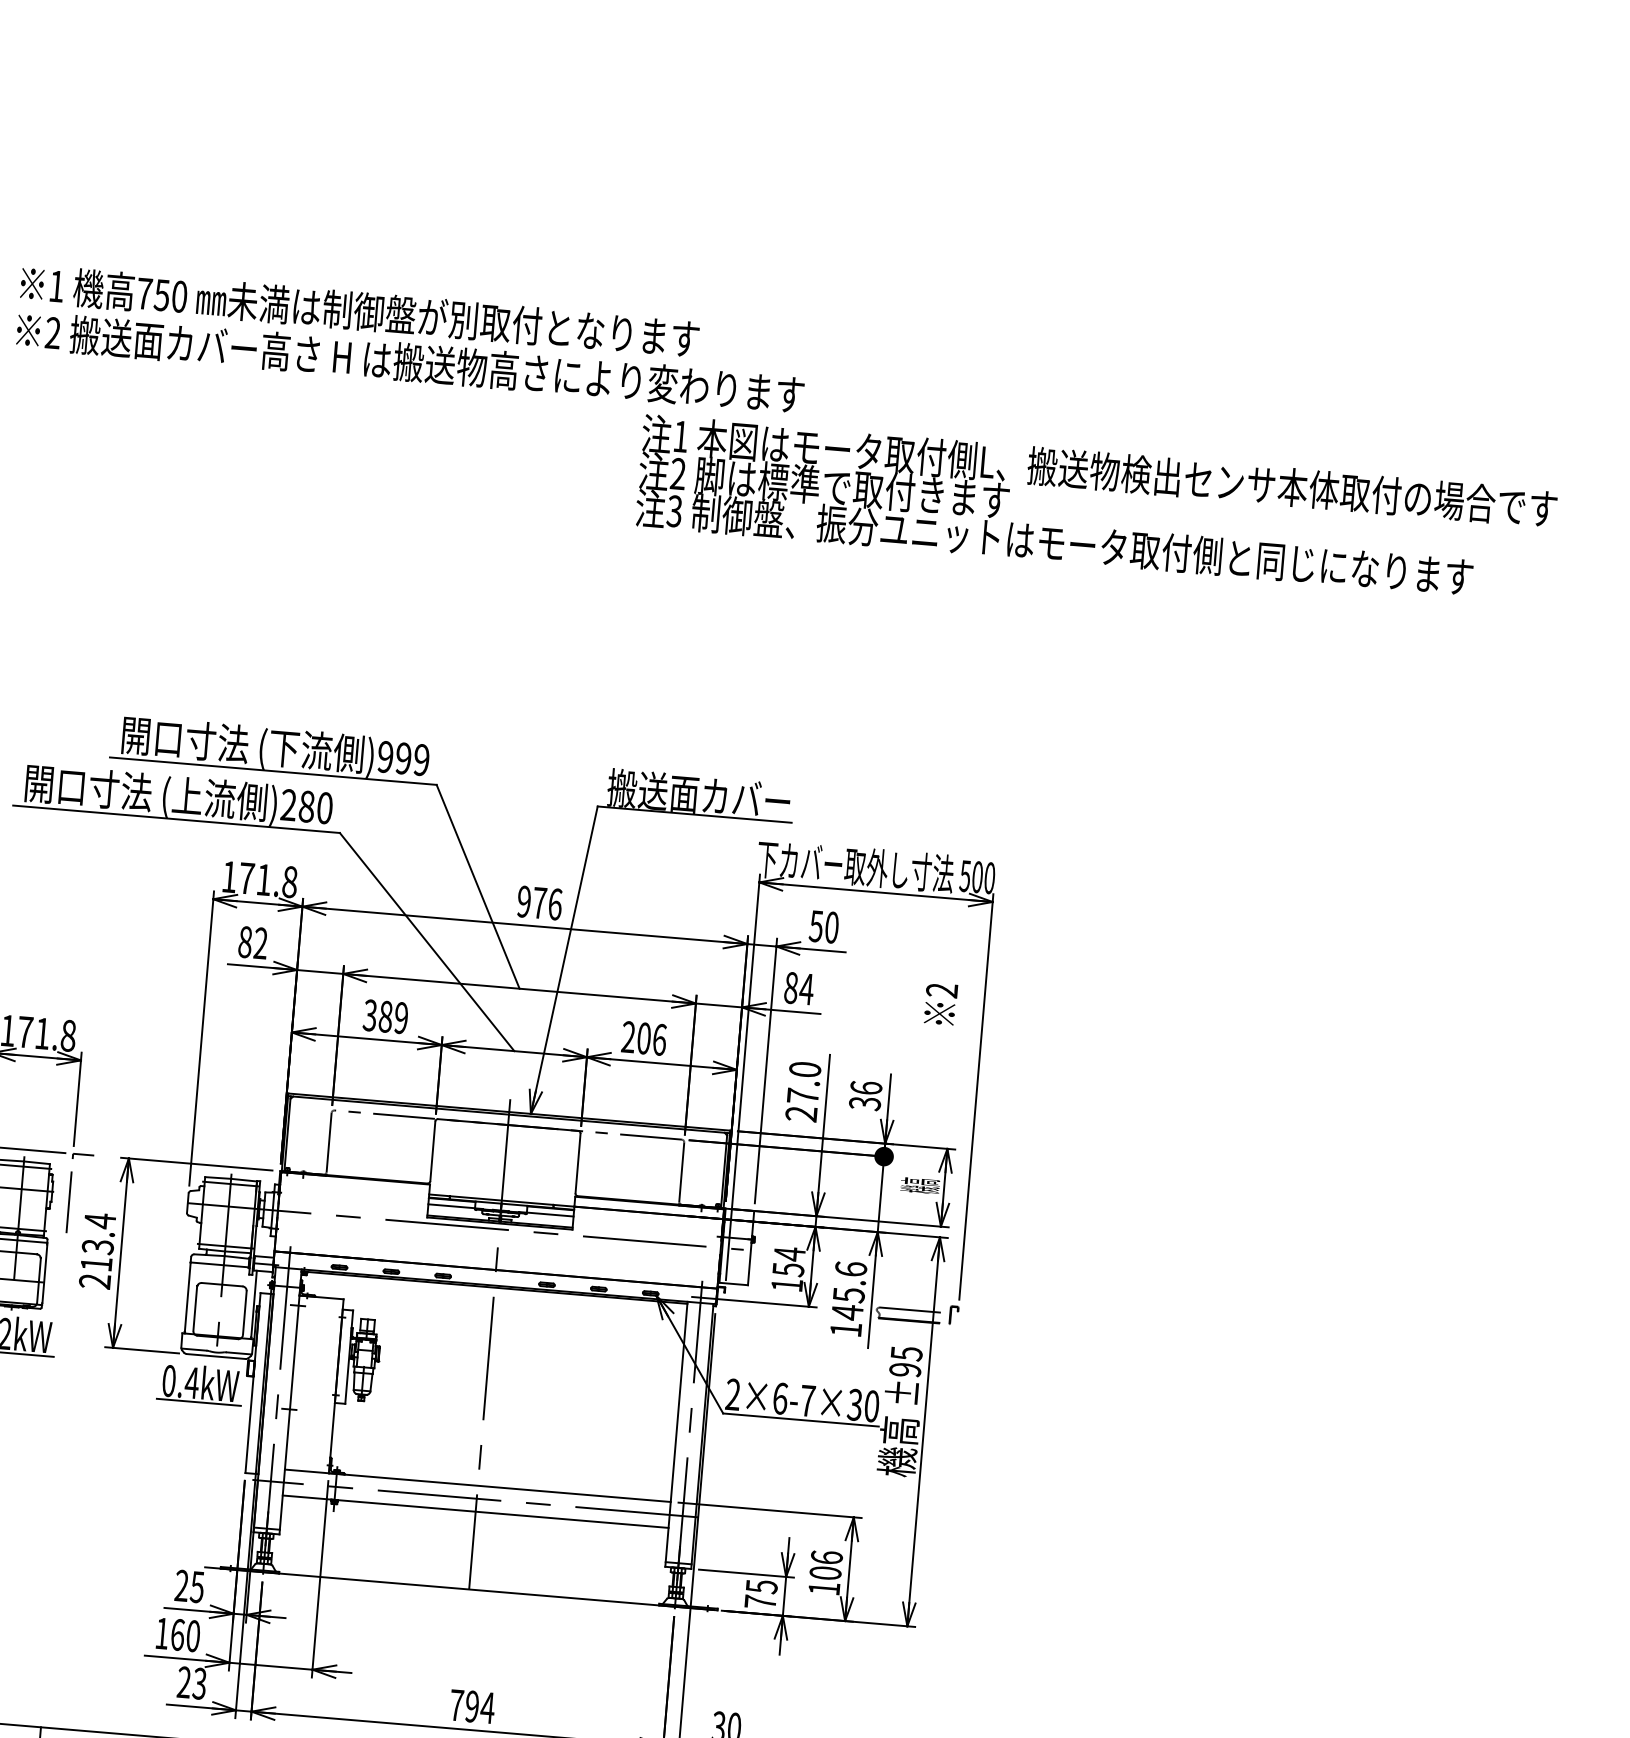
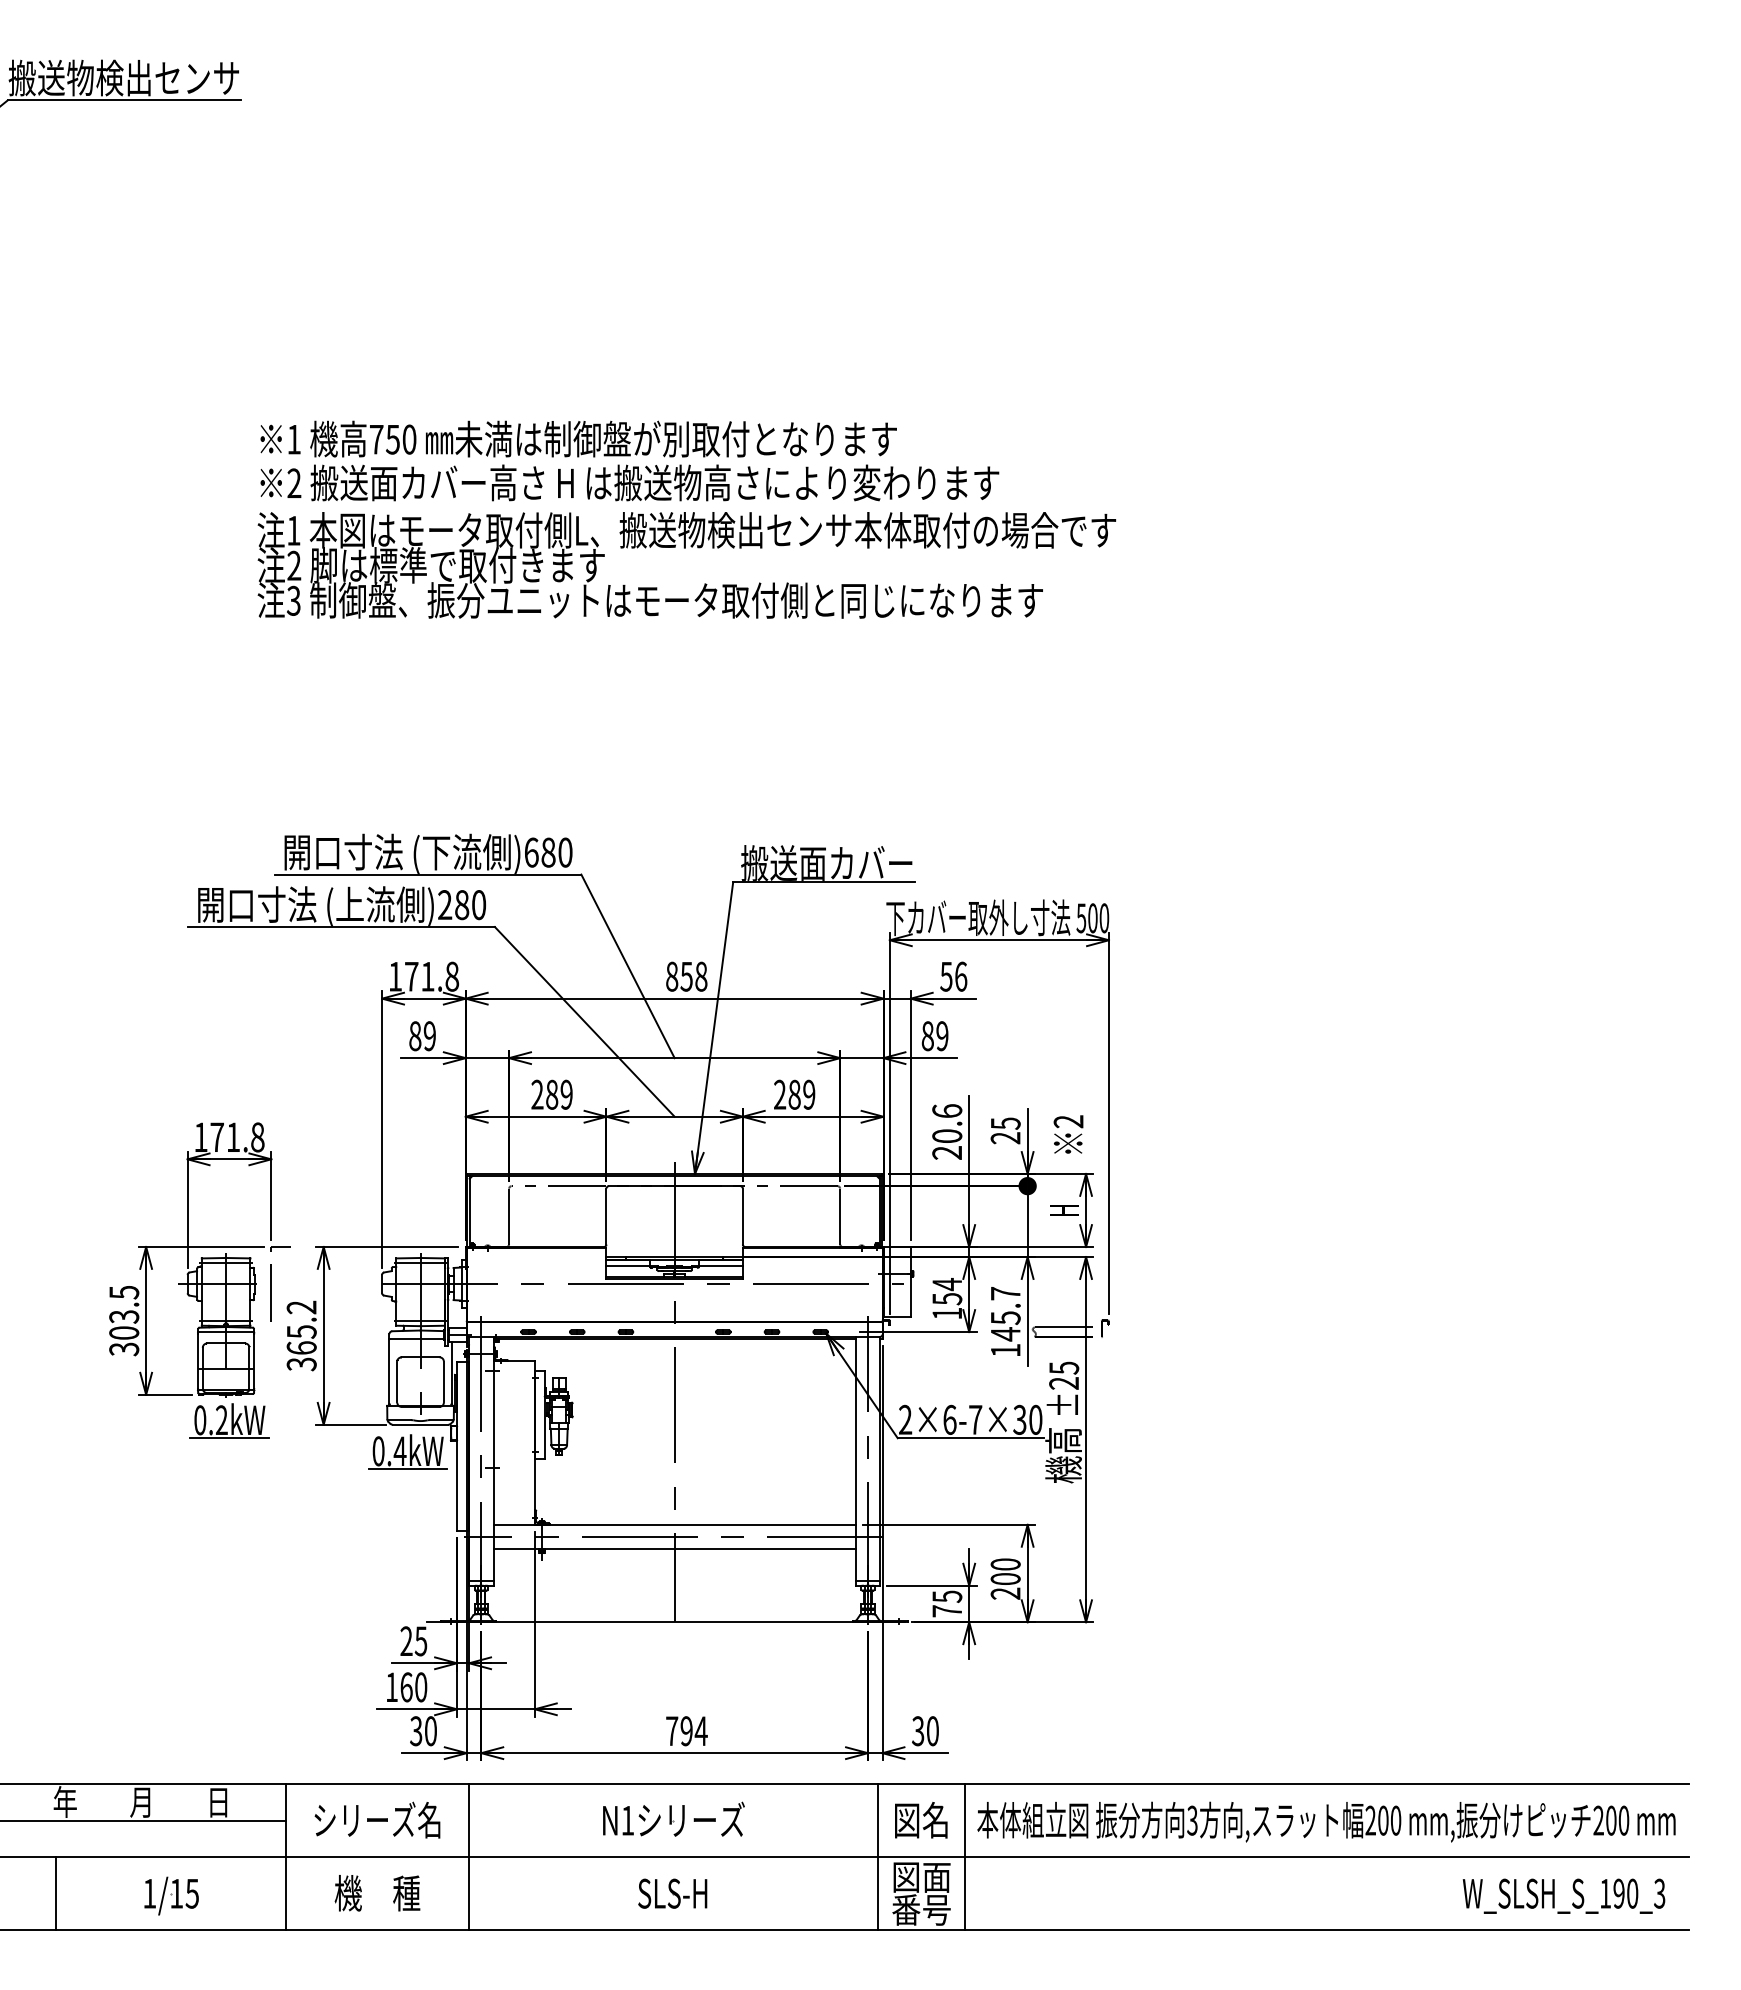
text: (412, 338) -> (629, 460), moved
text: (1096, 508) -> (686, 565), moved
text: (403, 758) -> (548, 852), )999 -> )680
text: (539, 902) -> (686, 976), 976 -> 858
text: (832, 927) -> (961, 976), 50 -> 56
text: (260, 943) -> (429, 1036), 82 -> 89
text: (805, 989) -> (941, 1036), 84 -> 89
text: (940, 1004) -> (1068, 1134), moved
text: (370, 1015) -> (537, 1094), 389 -> 289
text: (651, 1038) -> (801, 1094), 206 -> 289
text: (804, 1082) -> (947, 1123), 27.0 -> 20.6
text: (865, 1095) -> (1005, 1130), 36 -> 25
text: (920, 1185) -> (1063, 1210), 機高 -> H
text: (97, 1250) -> (301, 1335), 213.4 -> 365.2
text: (850, 1268) -> (1005, 1293), 145.6 -> 145.7
text: (905, 1370) -> (1064, 1383), ±95 -> ±25
text: (825, 1572) -> (1005, 1578), 106 -> 200
text: (191, 1683) -> (423, 1731), 23 -> 30

